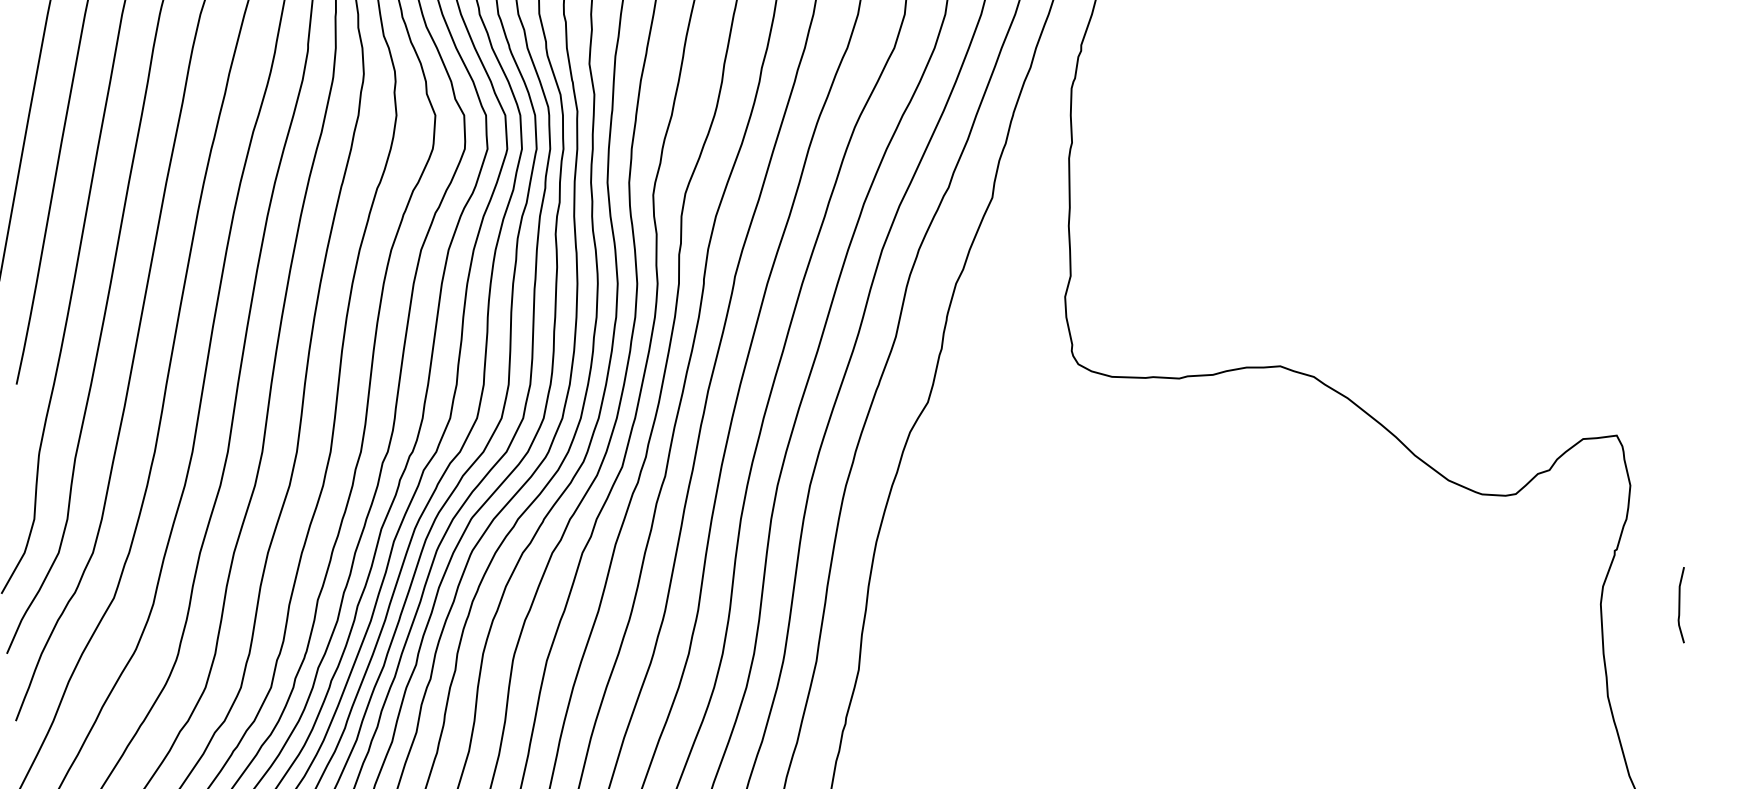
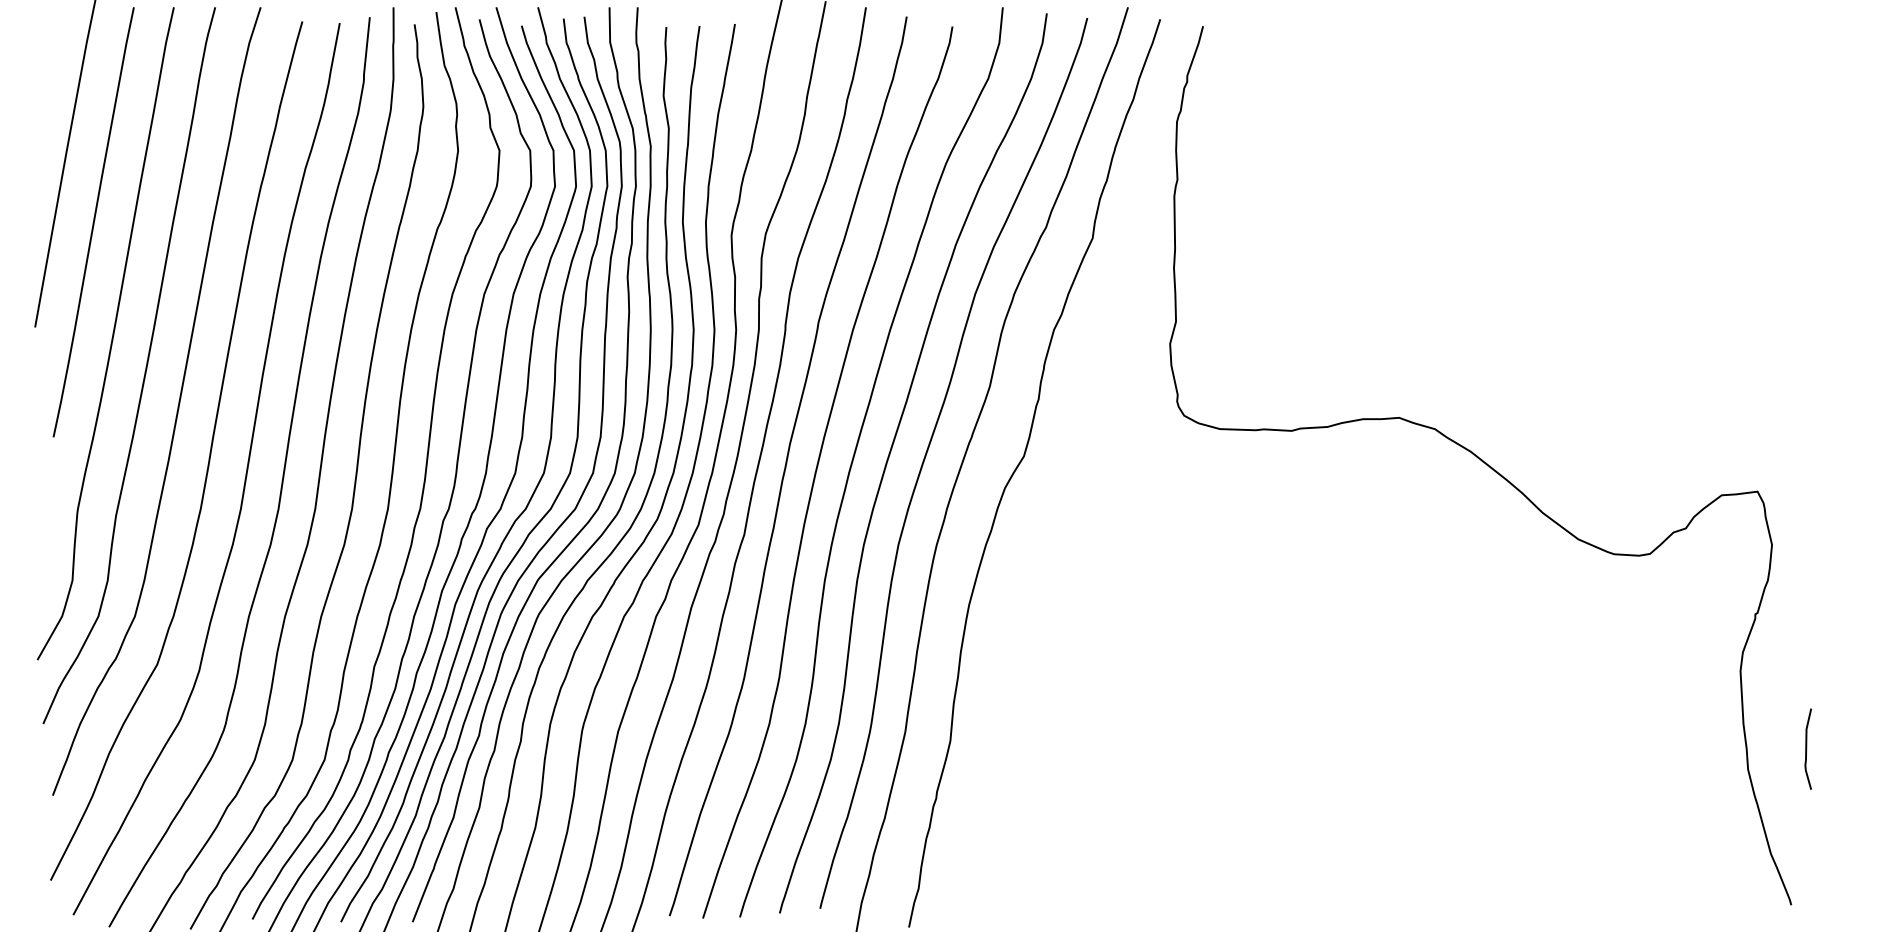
curve: (1680, 604) -> (1807, 748), moved

